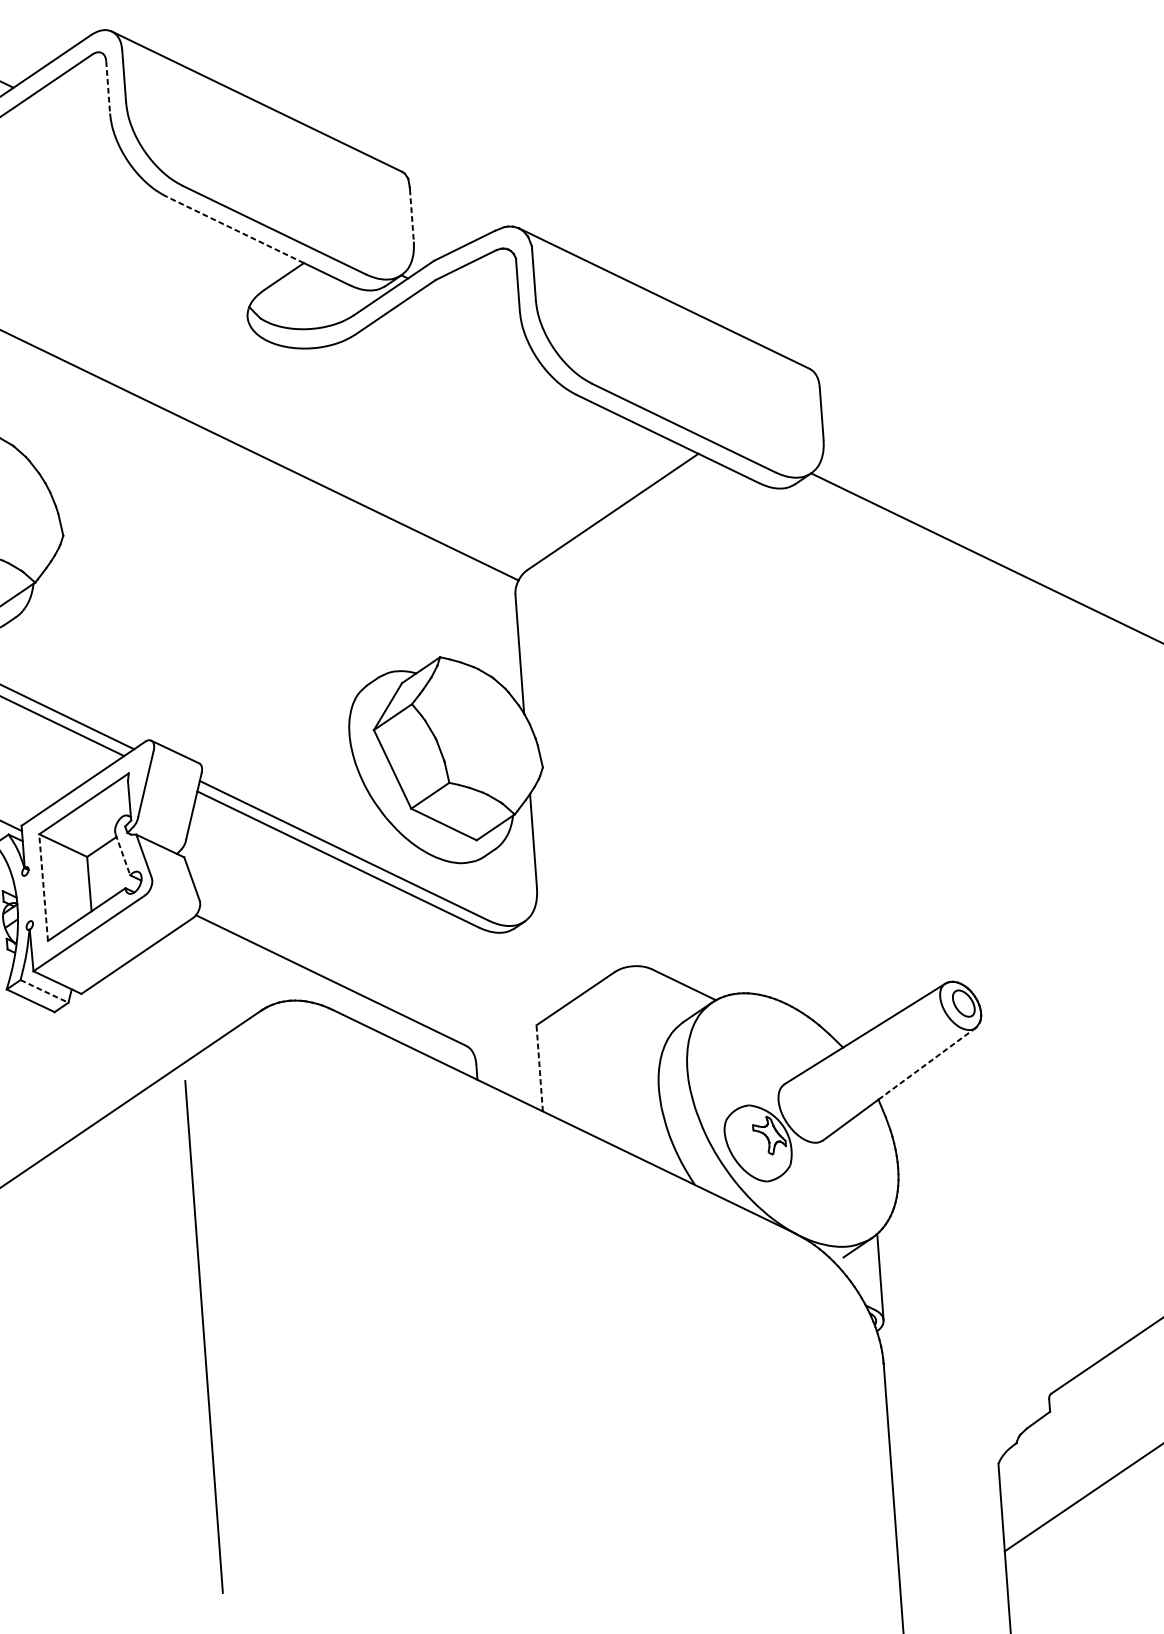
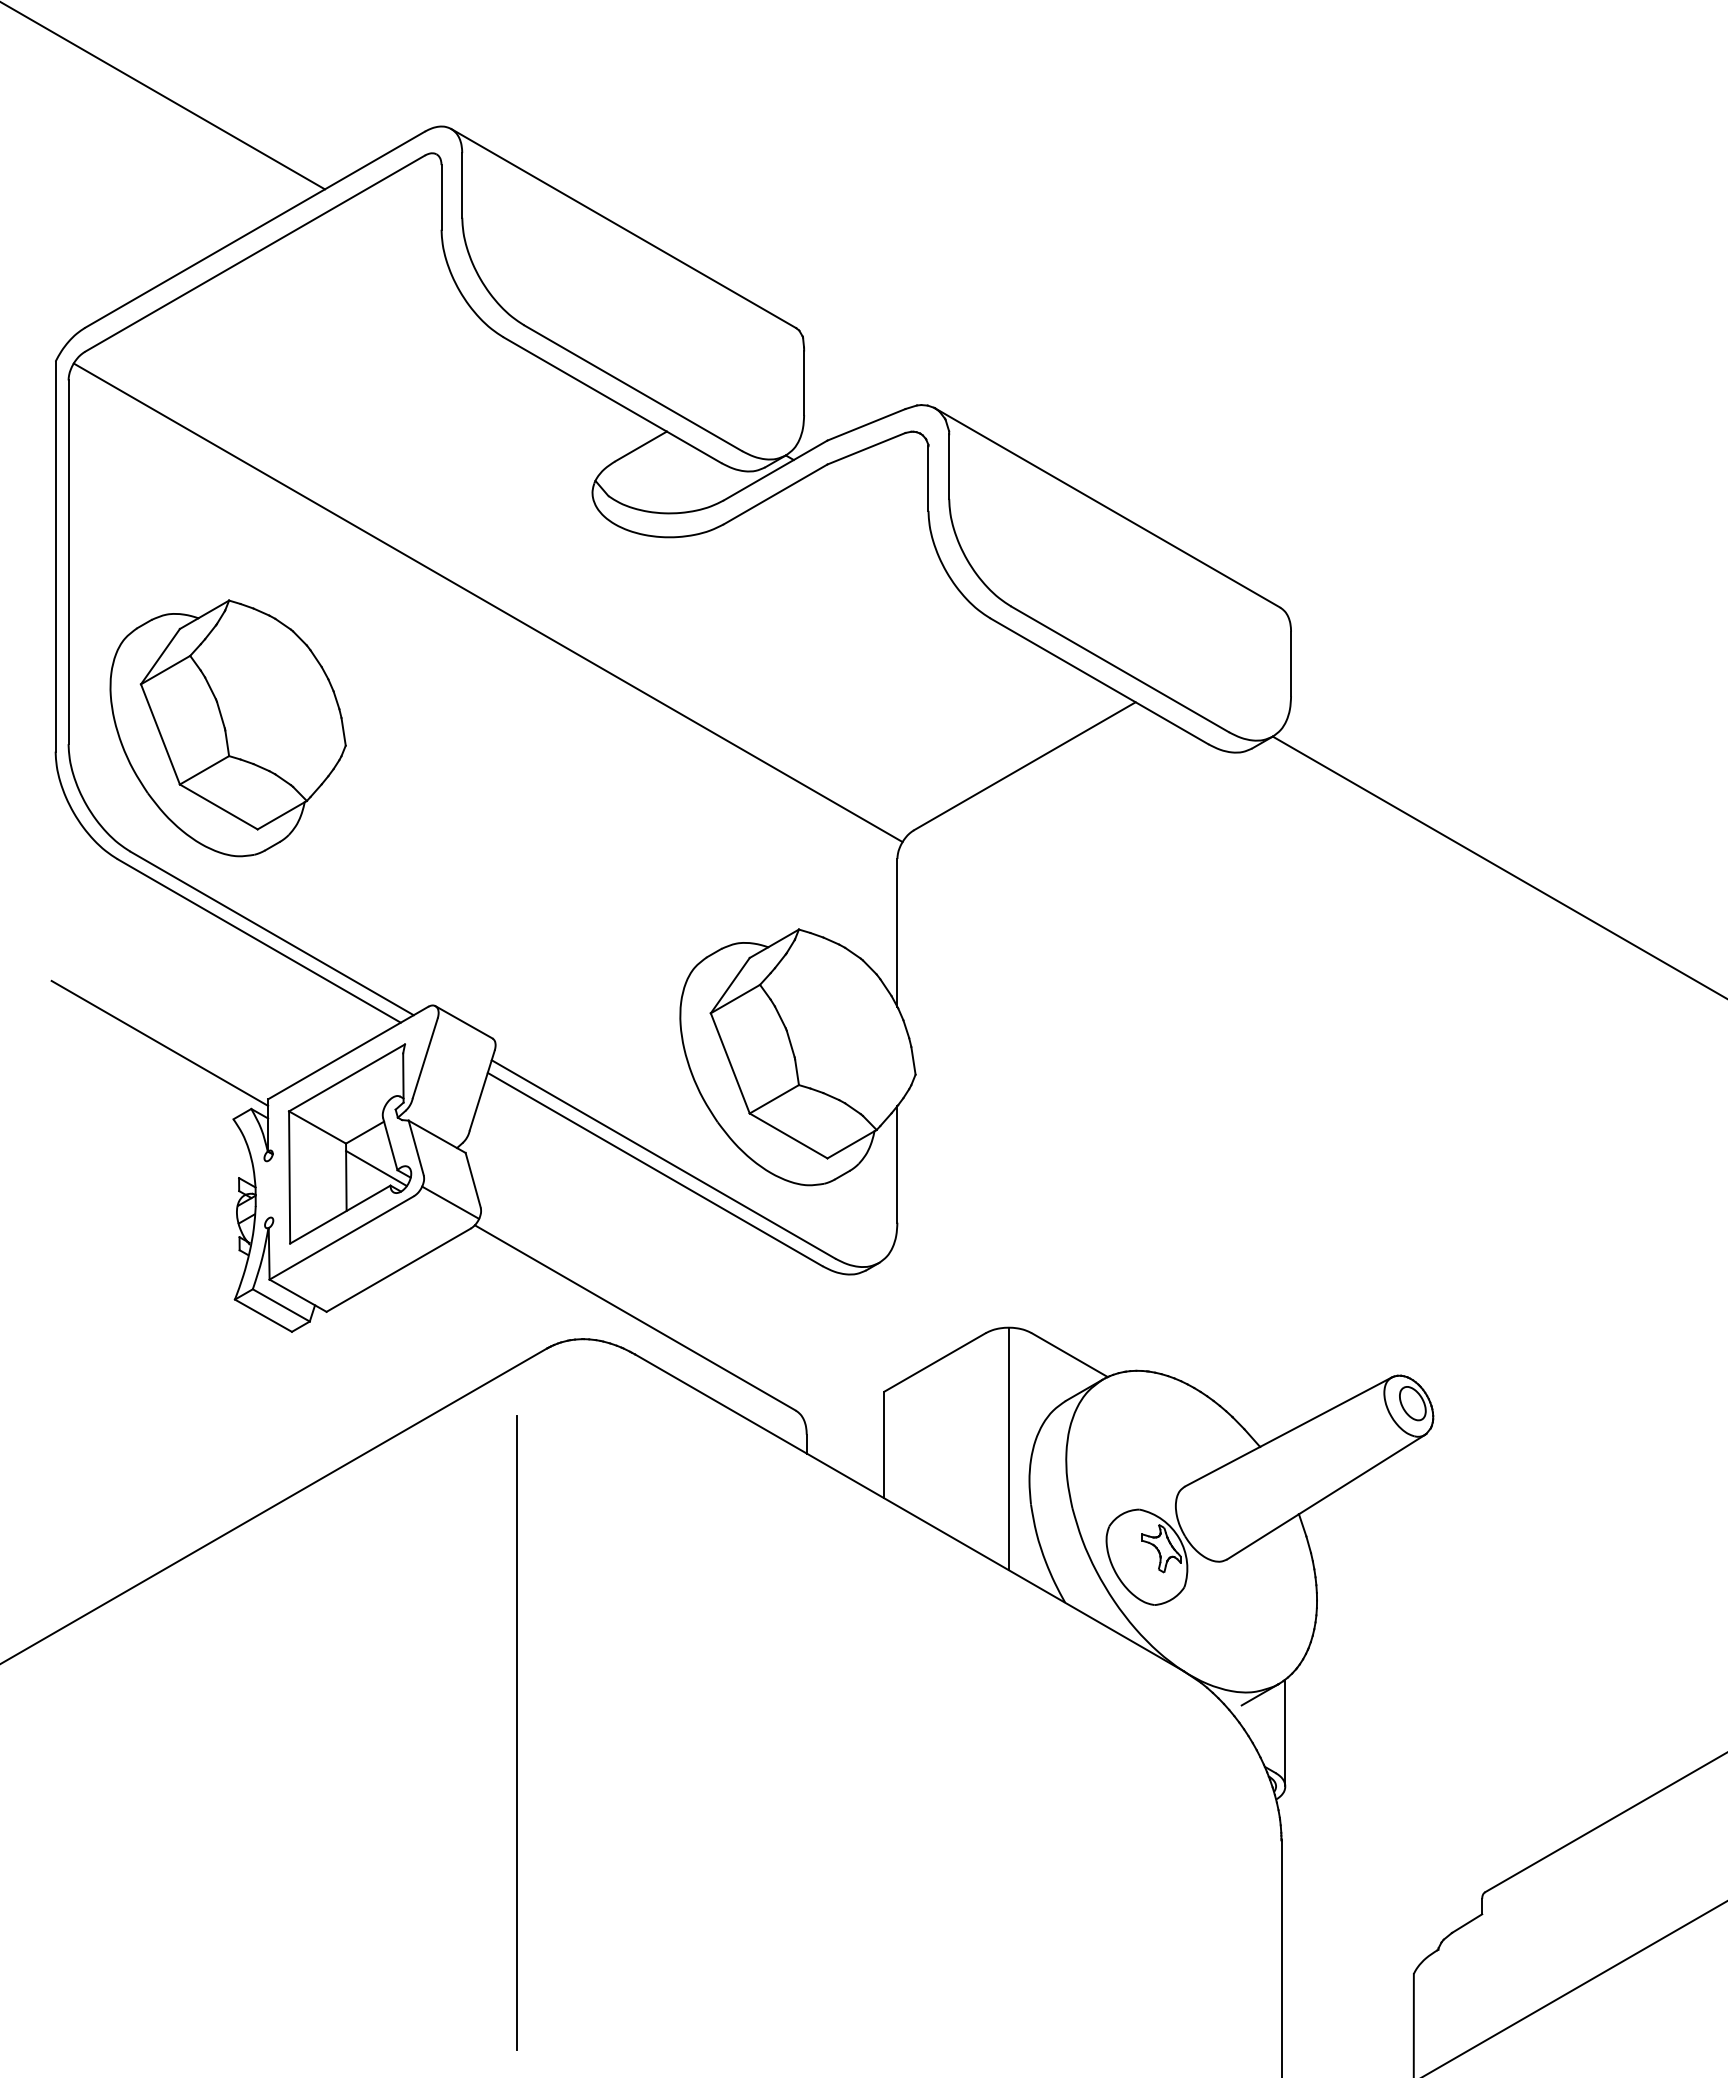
line: (108, 87) -> (441, 197), dashed -> solid
line: (412, 216) -> (804, 383), dashed -> solid
line: (234, 229) -> (584, 384), dashed -> solid
line: (123, 855) -> (390, 1144), dashed -> solid
line: (113, 874) -> (376, 1167), added
line: (43, 886) -> (289, 1176), dashed -> solid
line: (174, 898) -> (450, 1202), added
line: (44, 991) -> (281, 1305), dashed -> solid
line: (640, 1063) -> (1009, 1448), added
line: (927, 1063) -> (1362, 1474), dashed -> solid
line: (539, 1067) -> (884, 1444), dashed -> solid
line: (203, 1336) -> (516, 1732), moved

